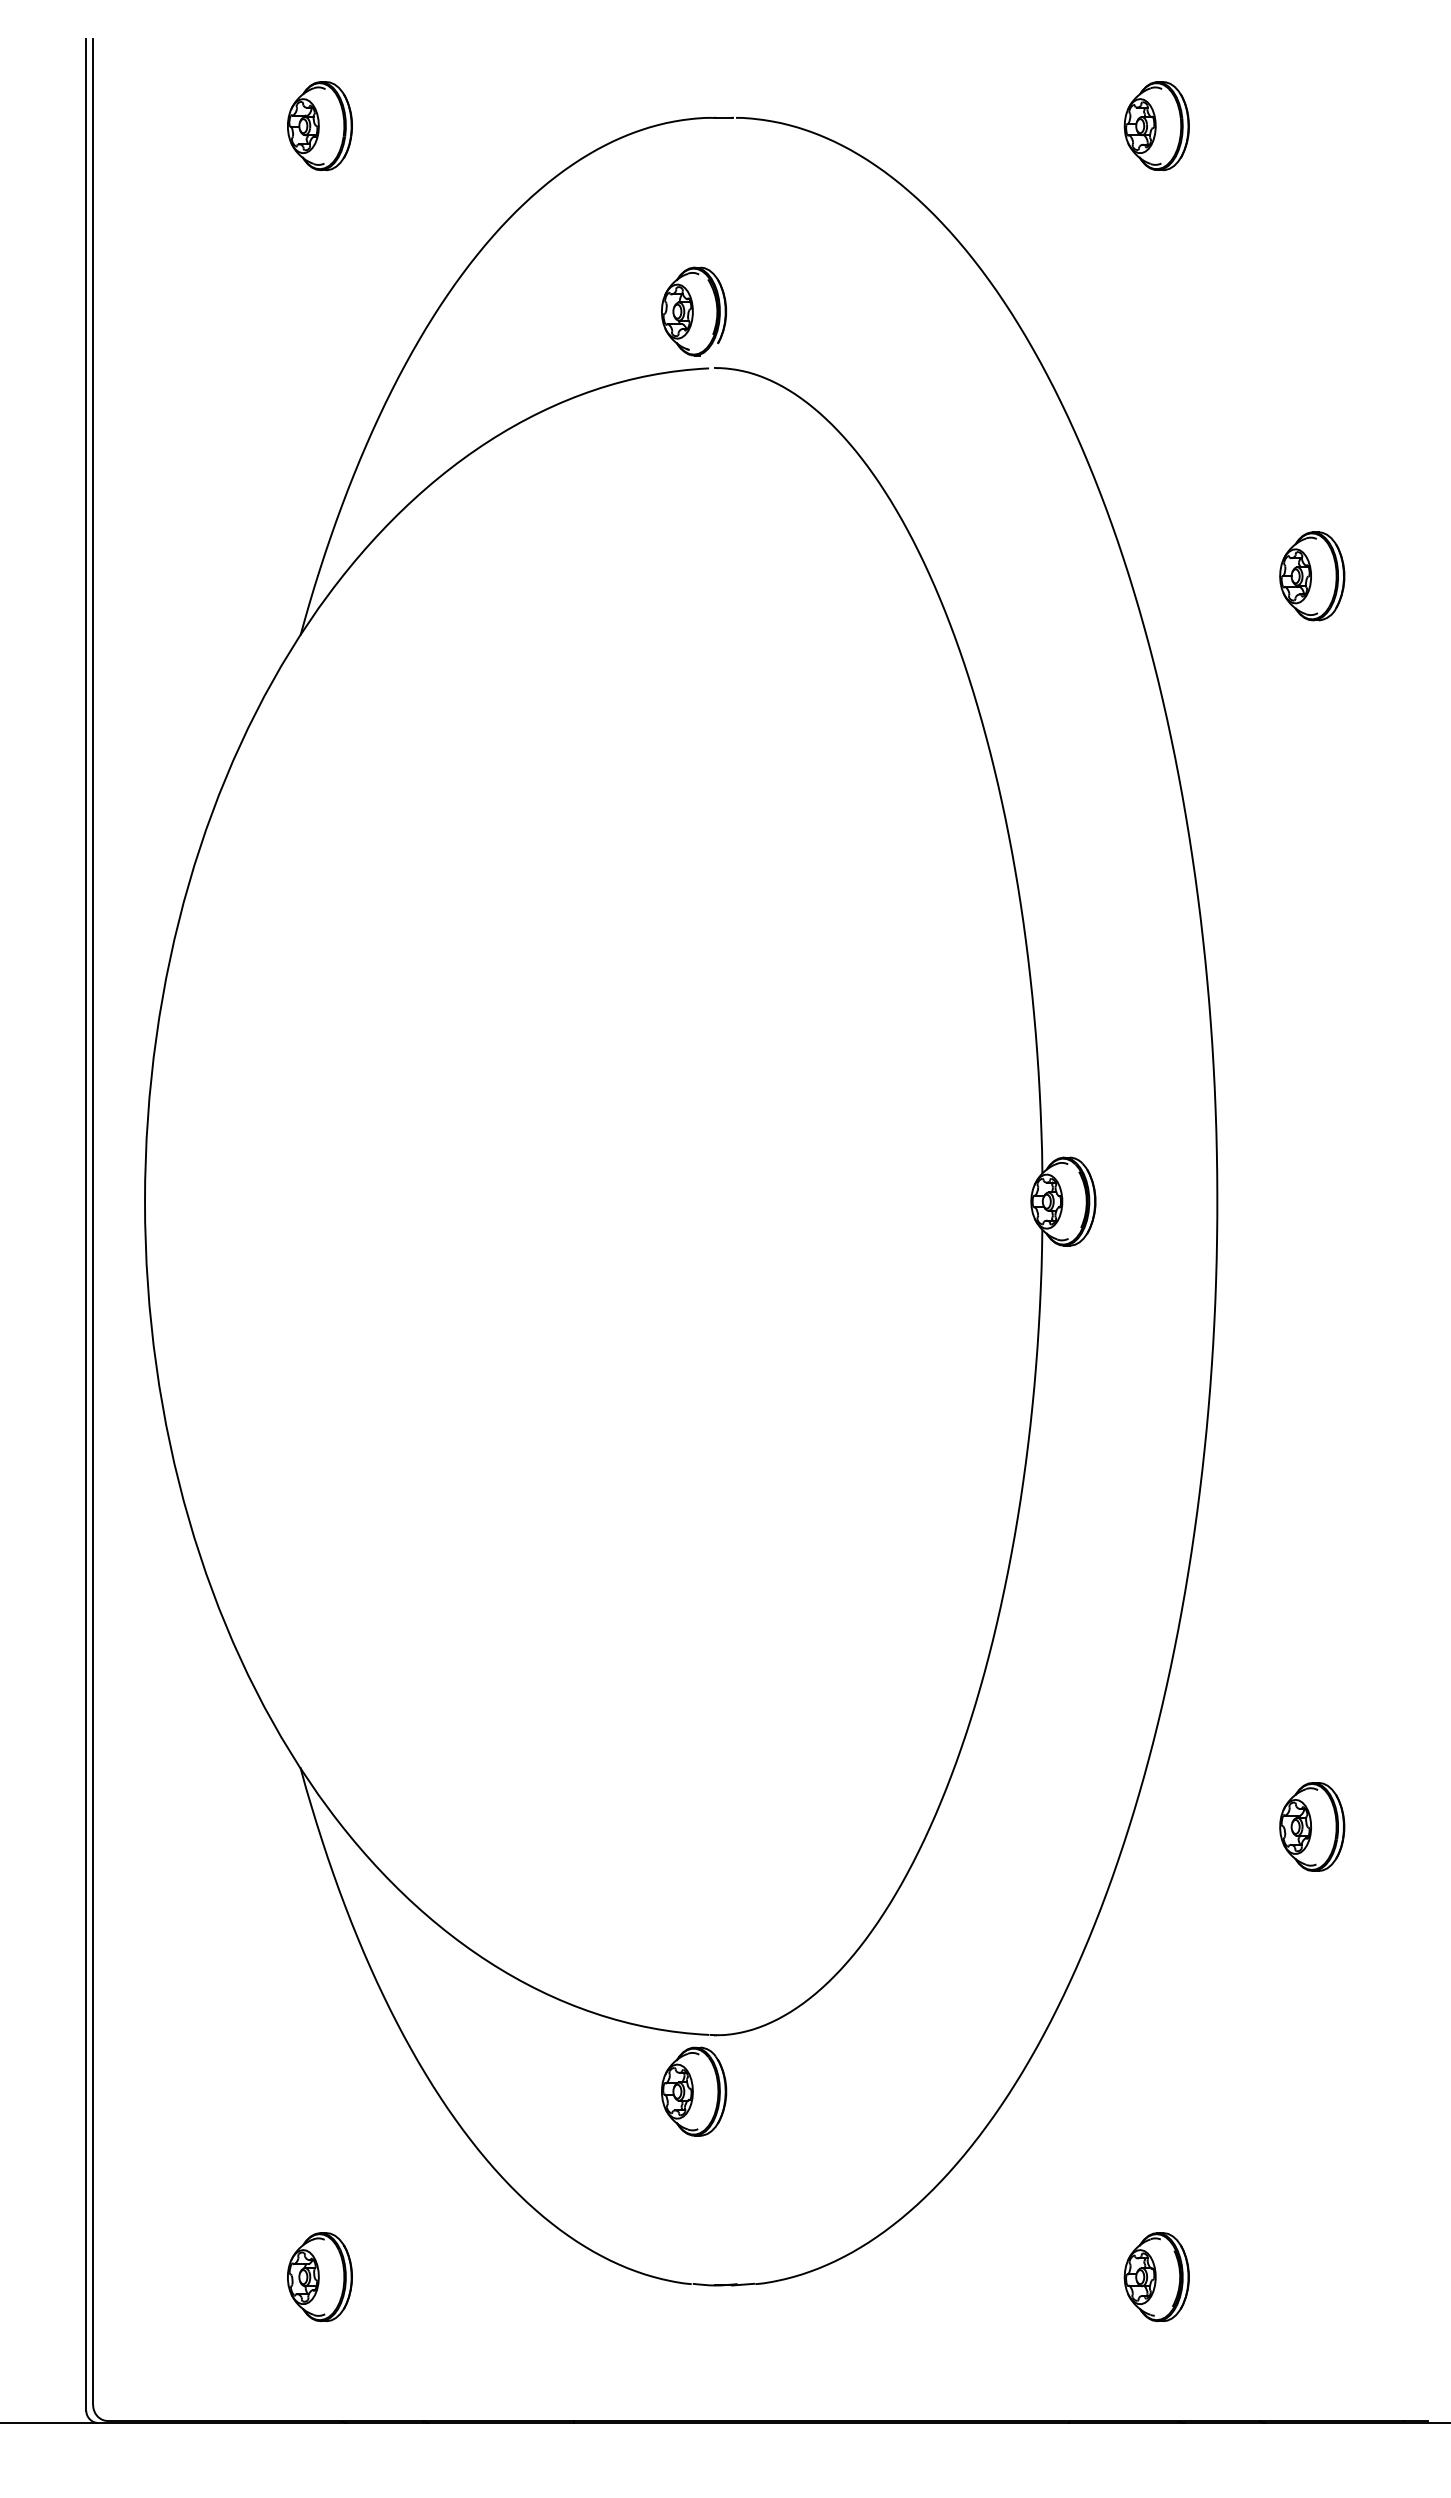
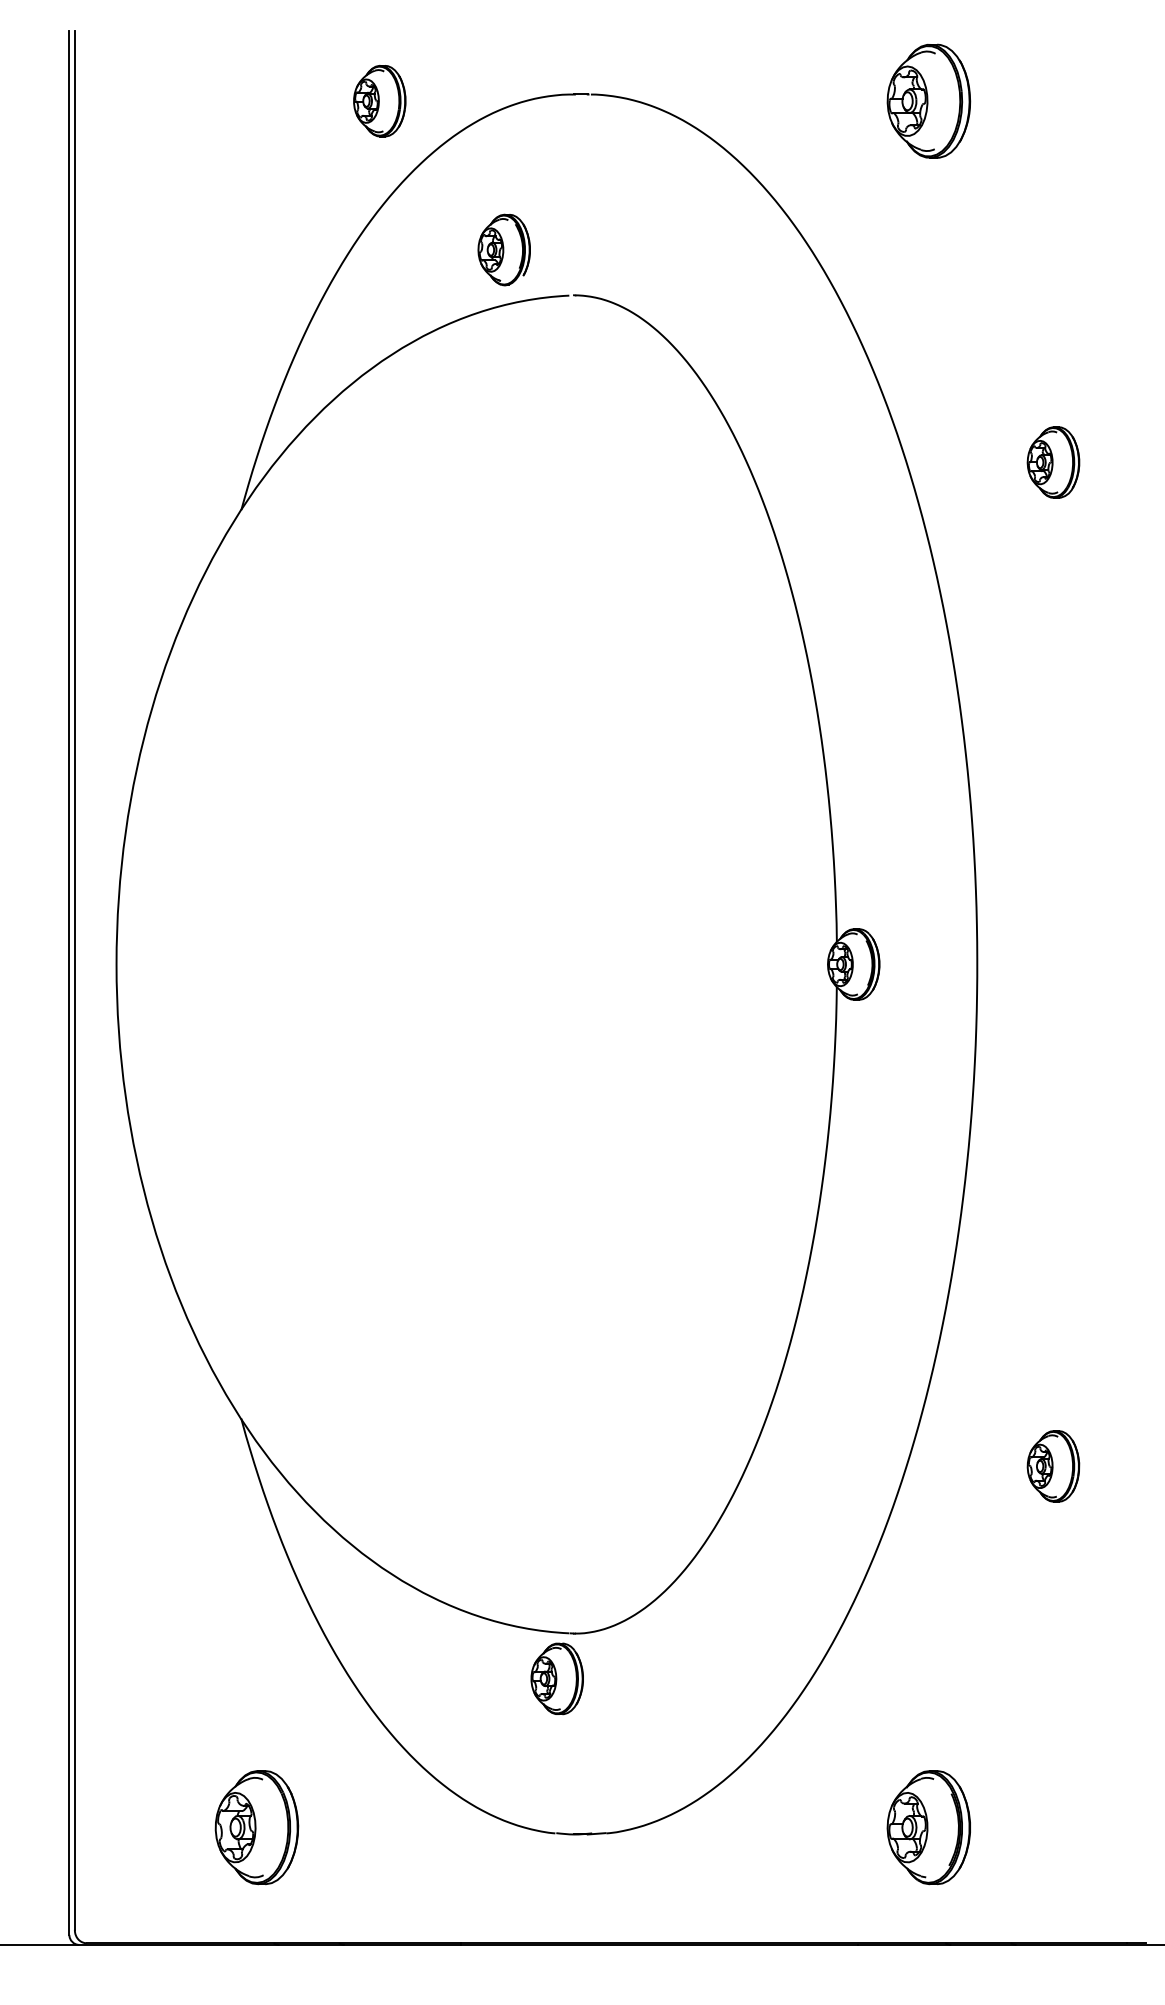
part: (1156, 125) -> (928, 100), size x1.6
part: (319, 126) -> (379, 101), moved
part: (693, 311) -> (503, 249), moved
part: (319, 2277) -> (256, 1828), size x1.6
part: (1156, 2277) -> (928, 1828), size x1.6

